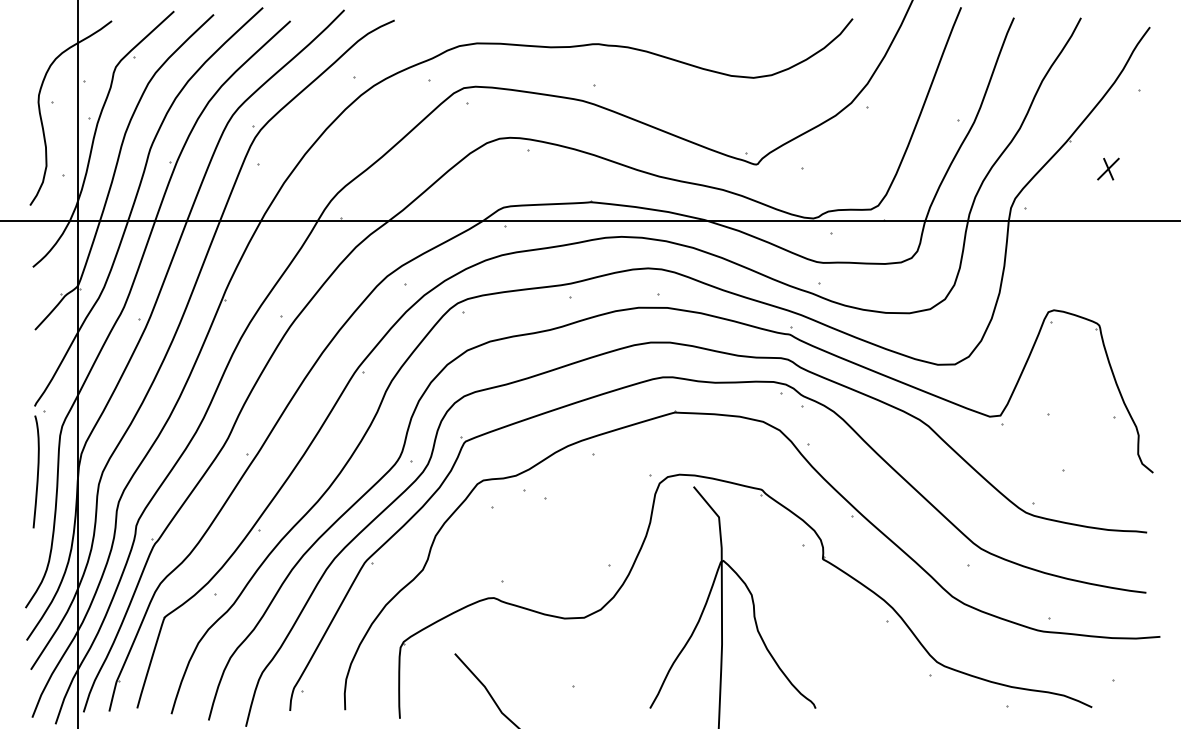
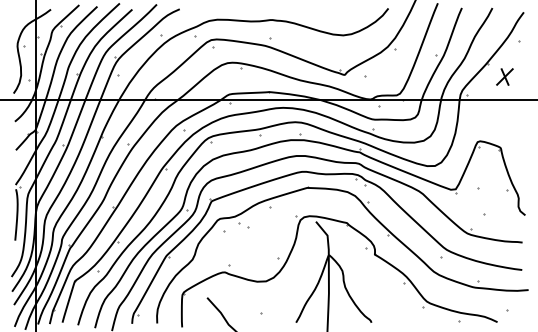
part: (1107, 168) -> (504, 76), size x1.67

